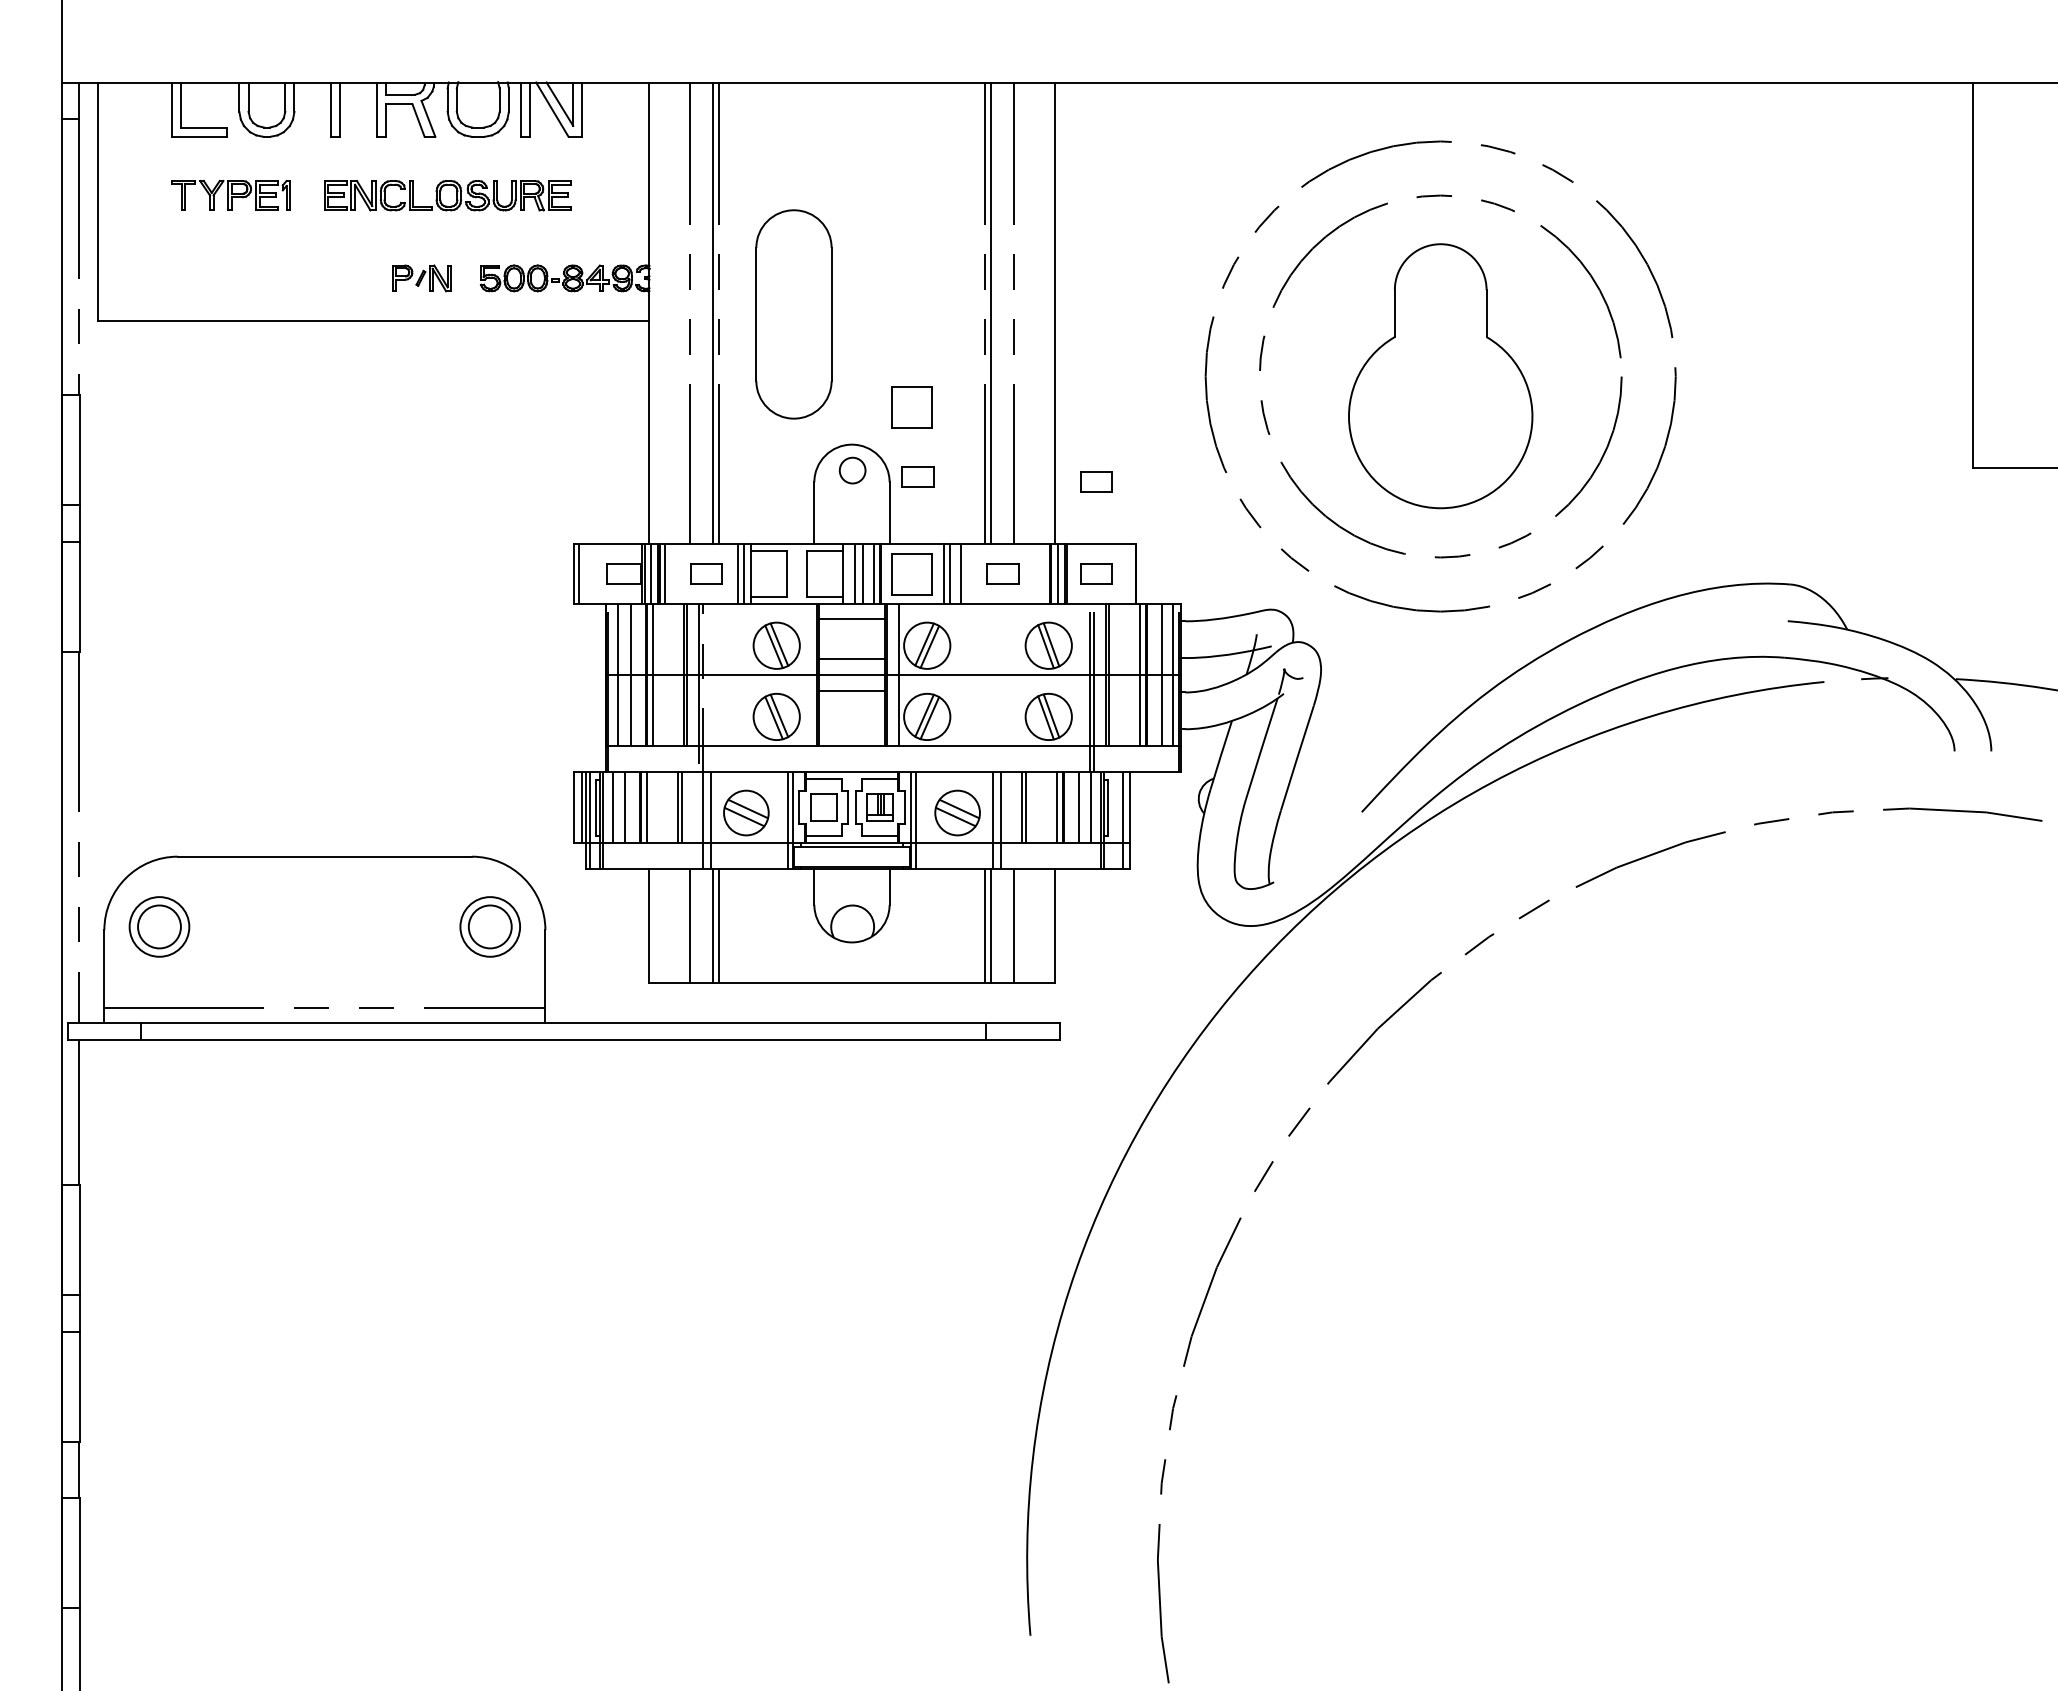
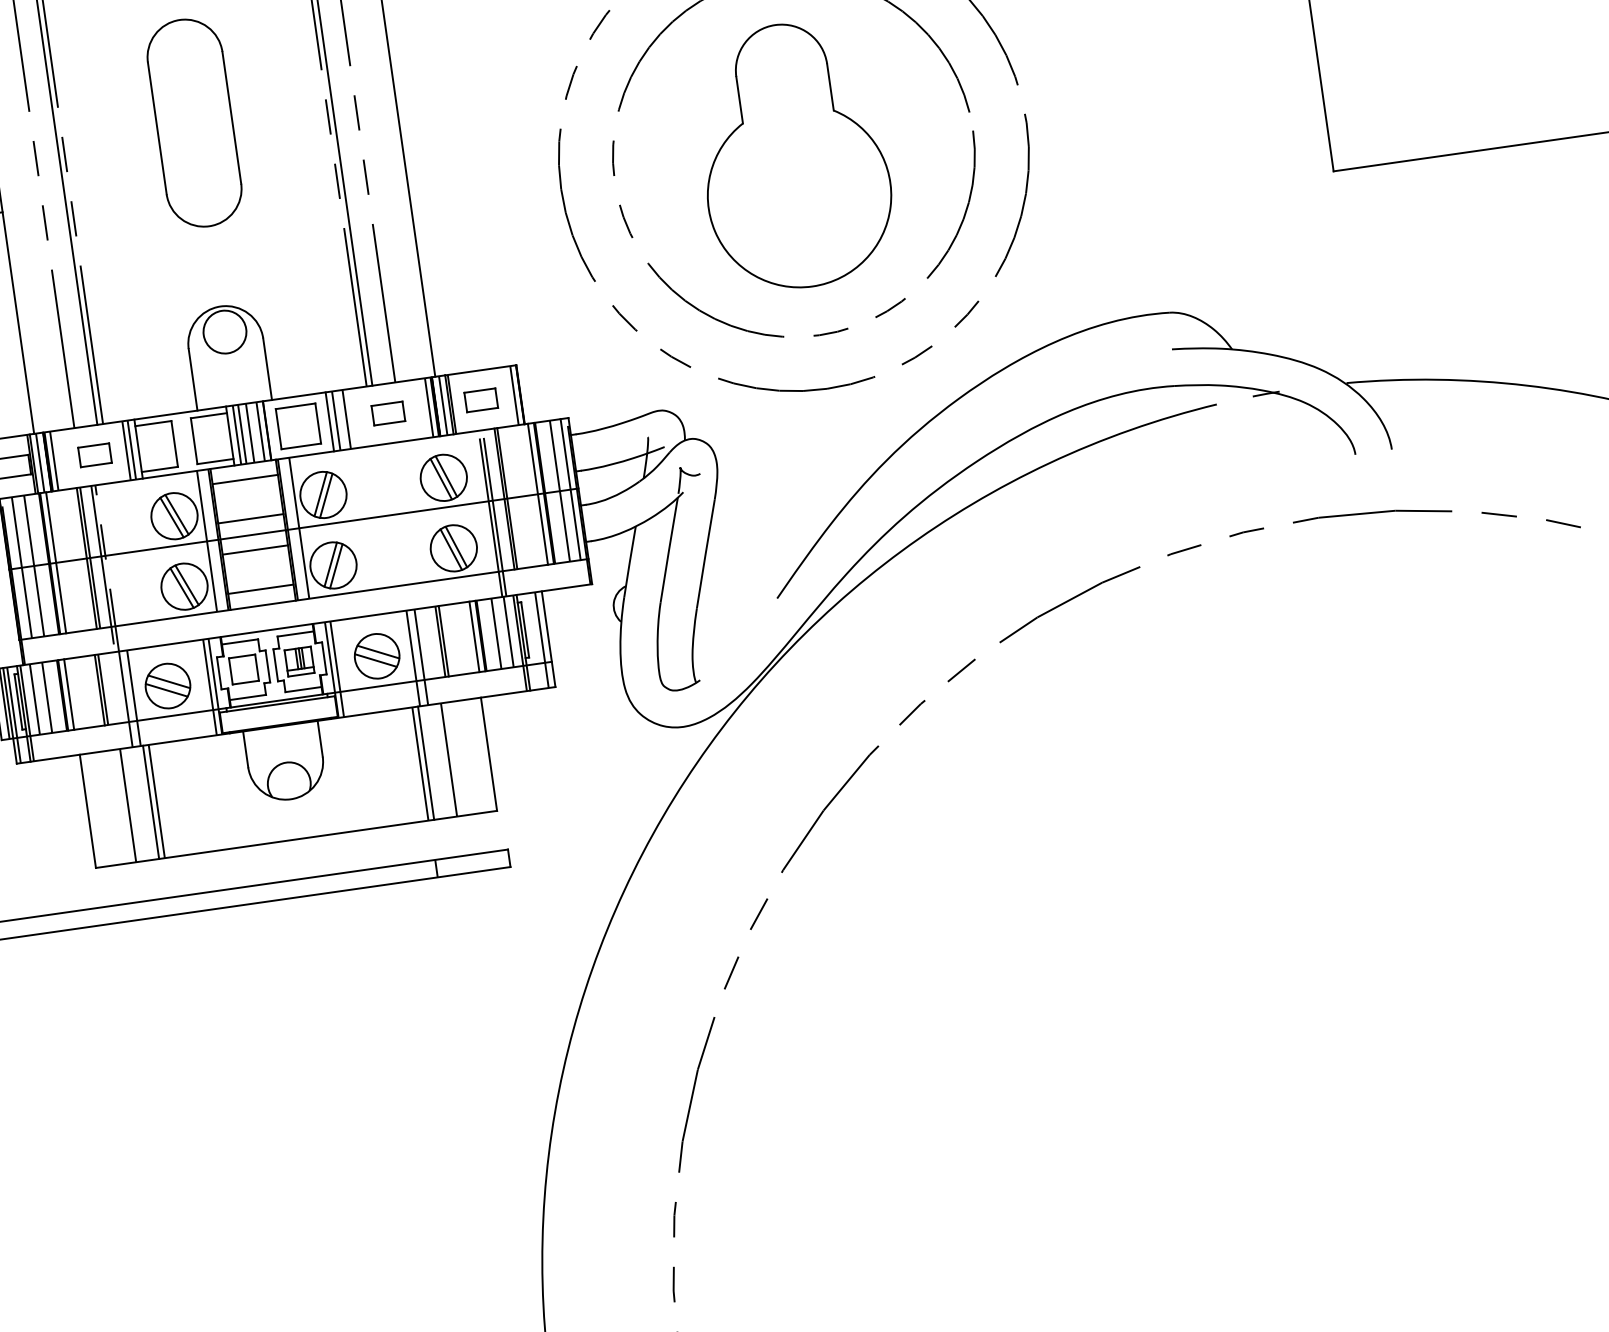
part: (793, 314) -> (194, 123), moved
part: (911, 407) -> (274, 261), removed
circle: (852, 470) -> (224, 332), size x1.67
part: (917, 476) -> (290, 328), removed
part: (1096, 481) -> (467, 308), removed
line: (850, 574) -> (237, 435), added
line: (1044, 574) -> (429, 407), added
line: (1130, 574) -> (514, 395), added
line: (805, 675) -> (207, 541), added
line: (851, 730) -> (260, 589), added

